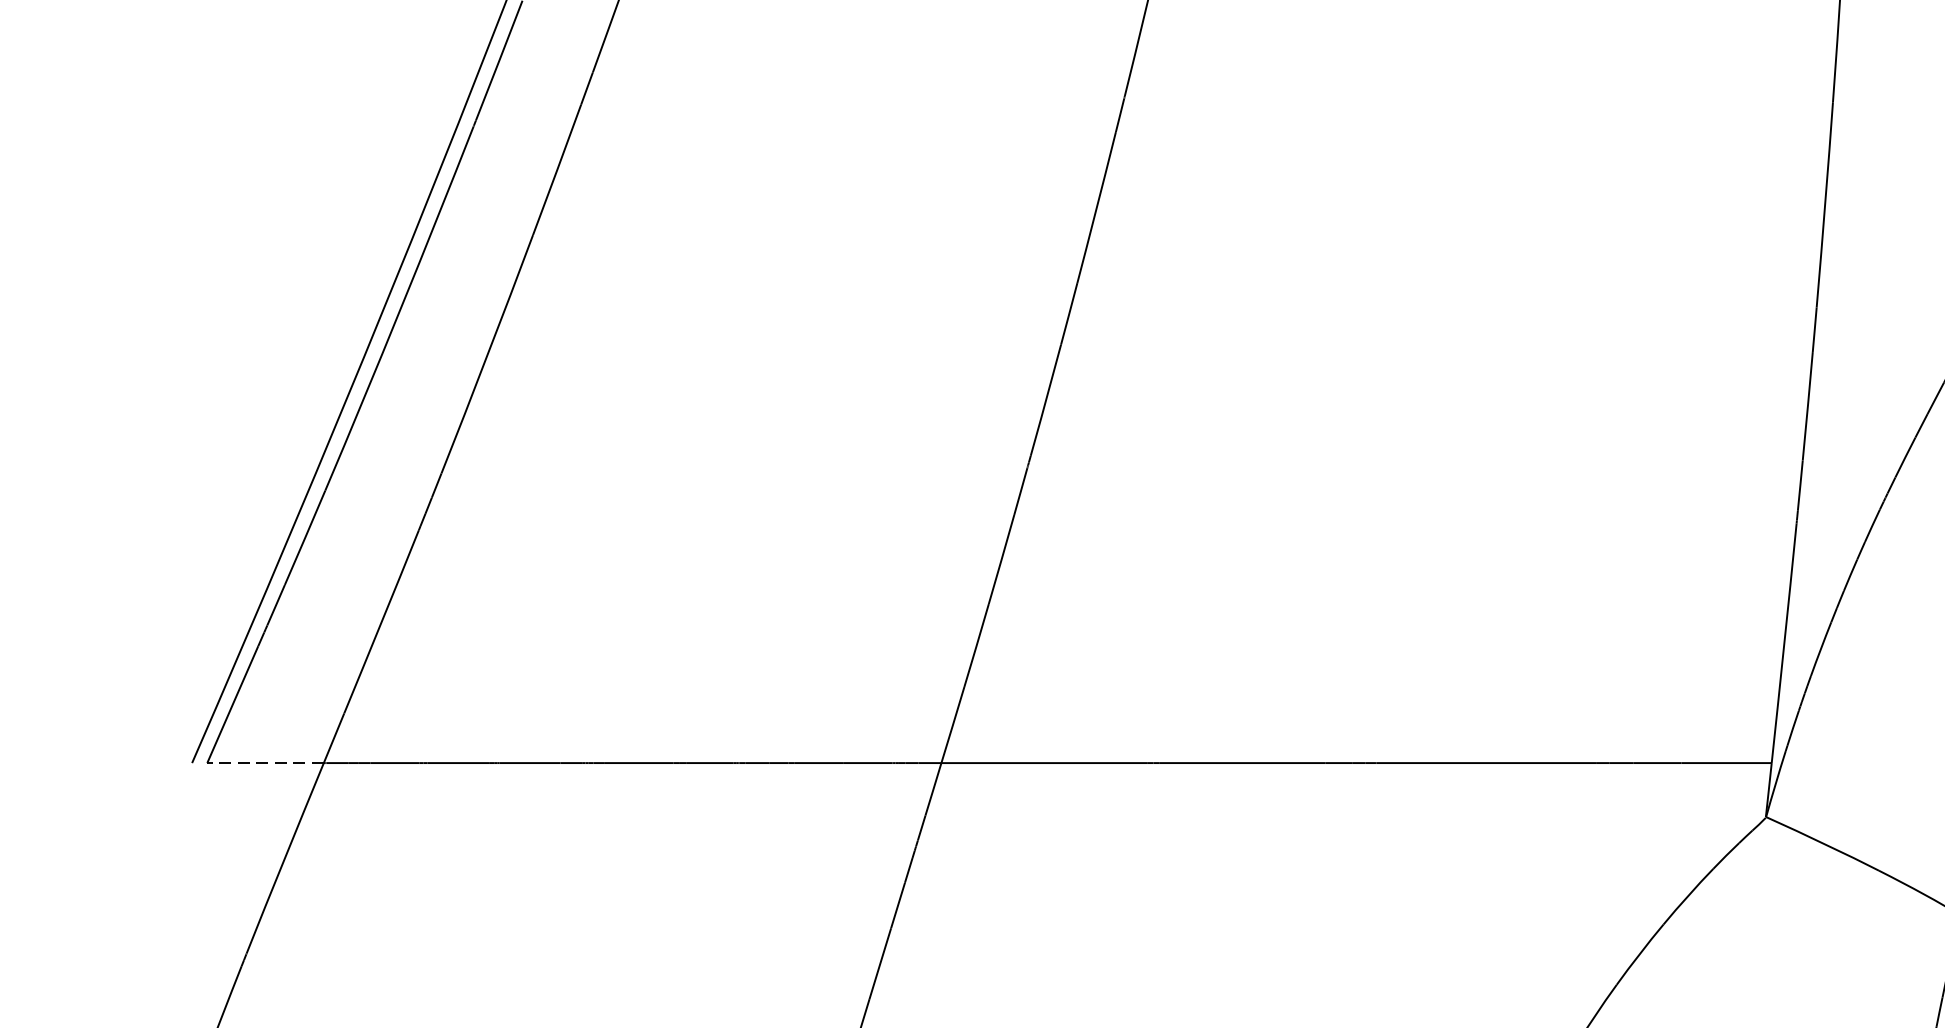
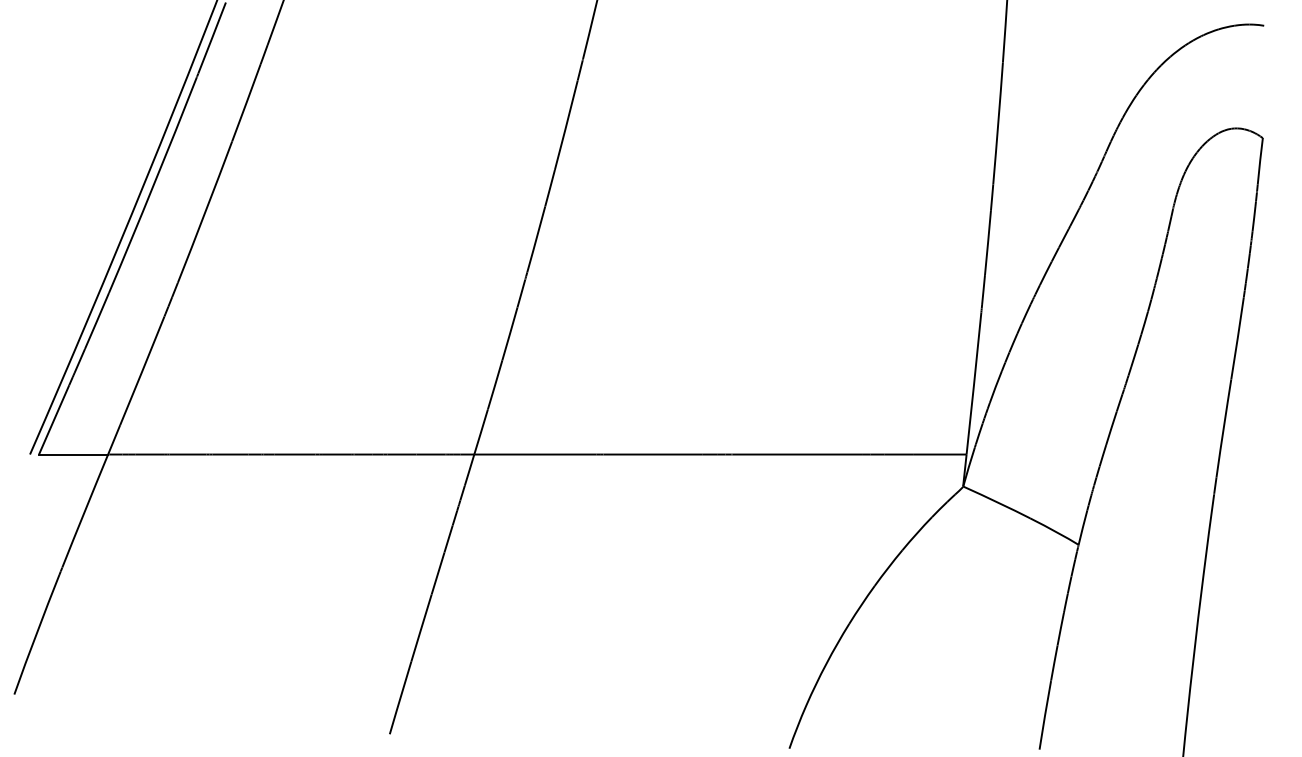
line: (265, 763) -> (73, 454), dashed -> solid

